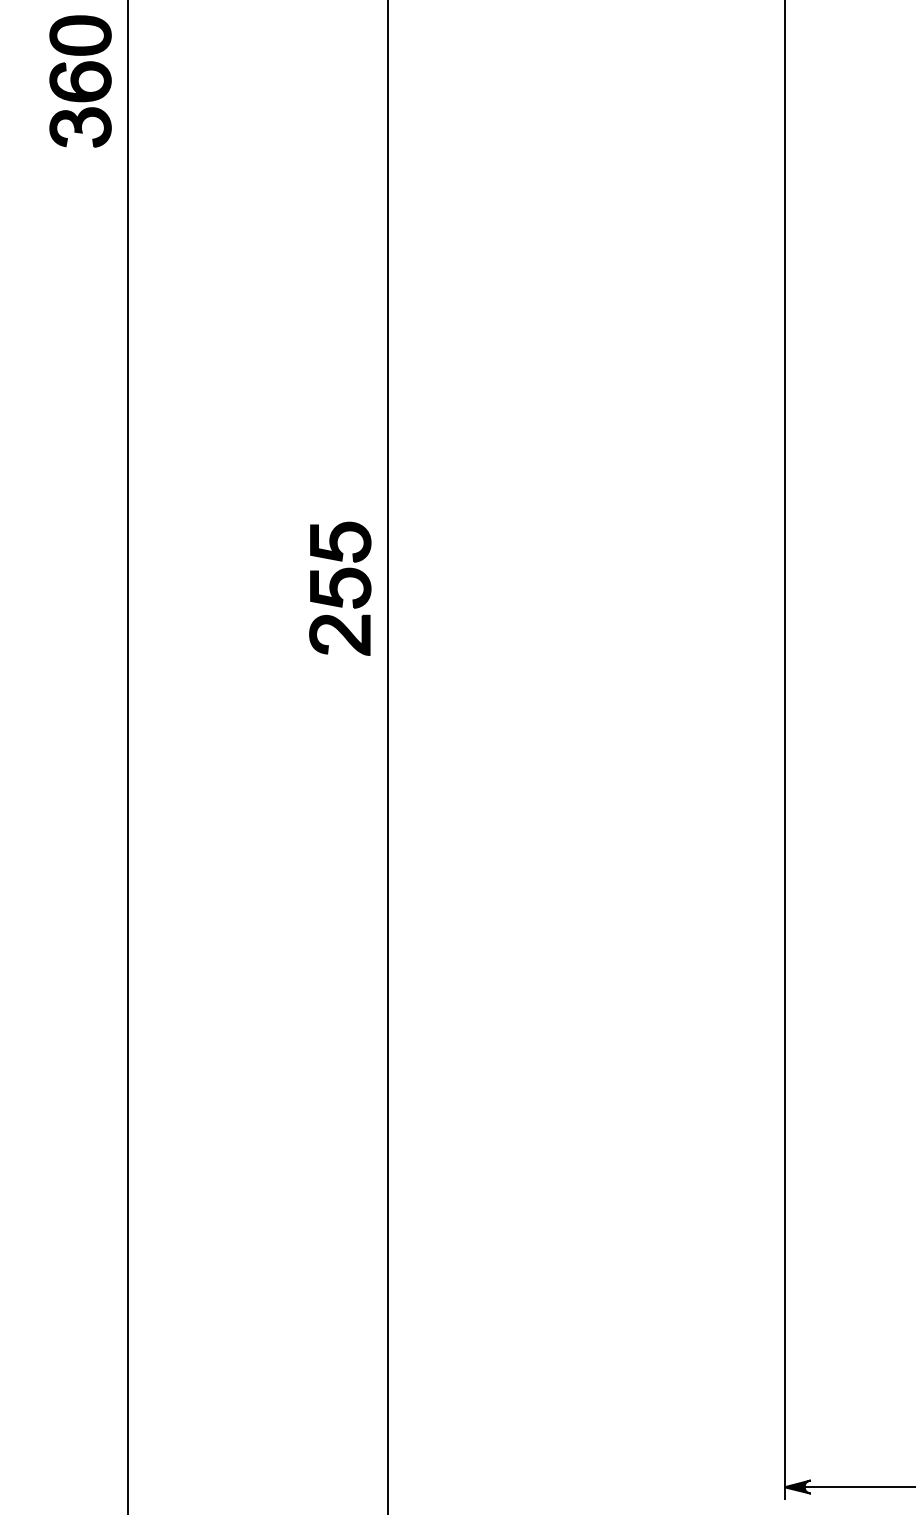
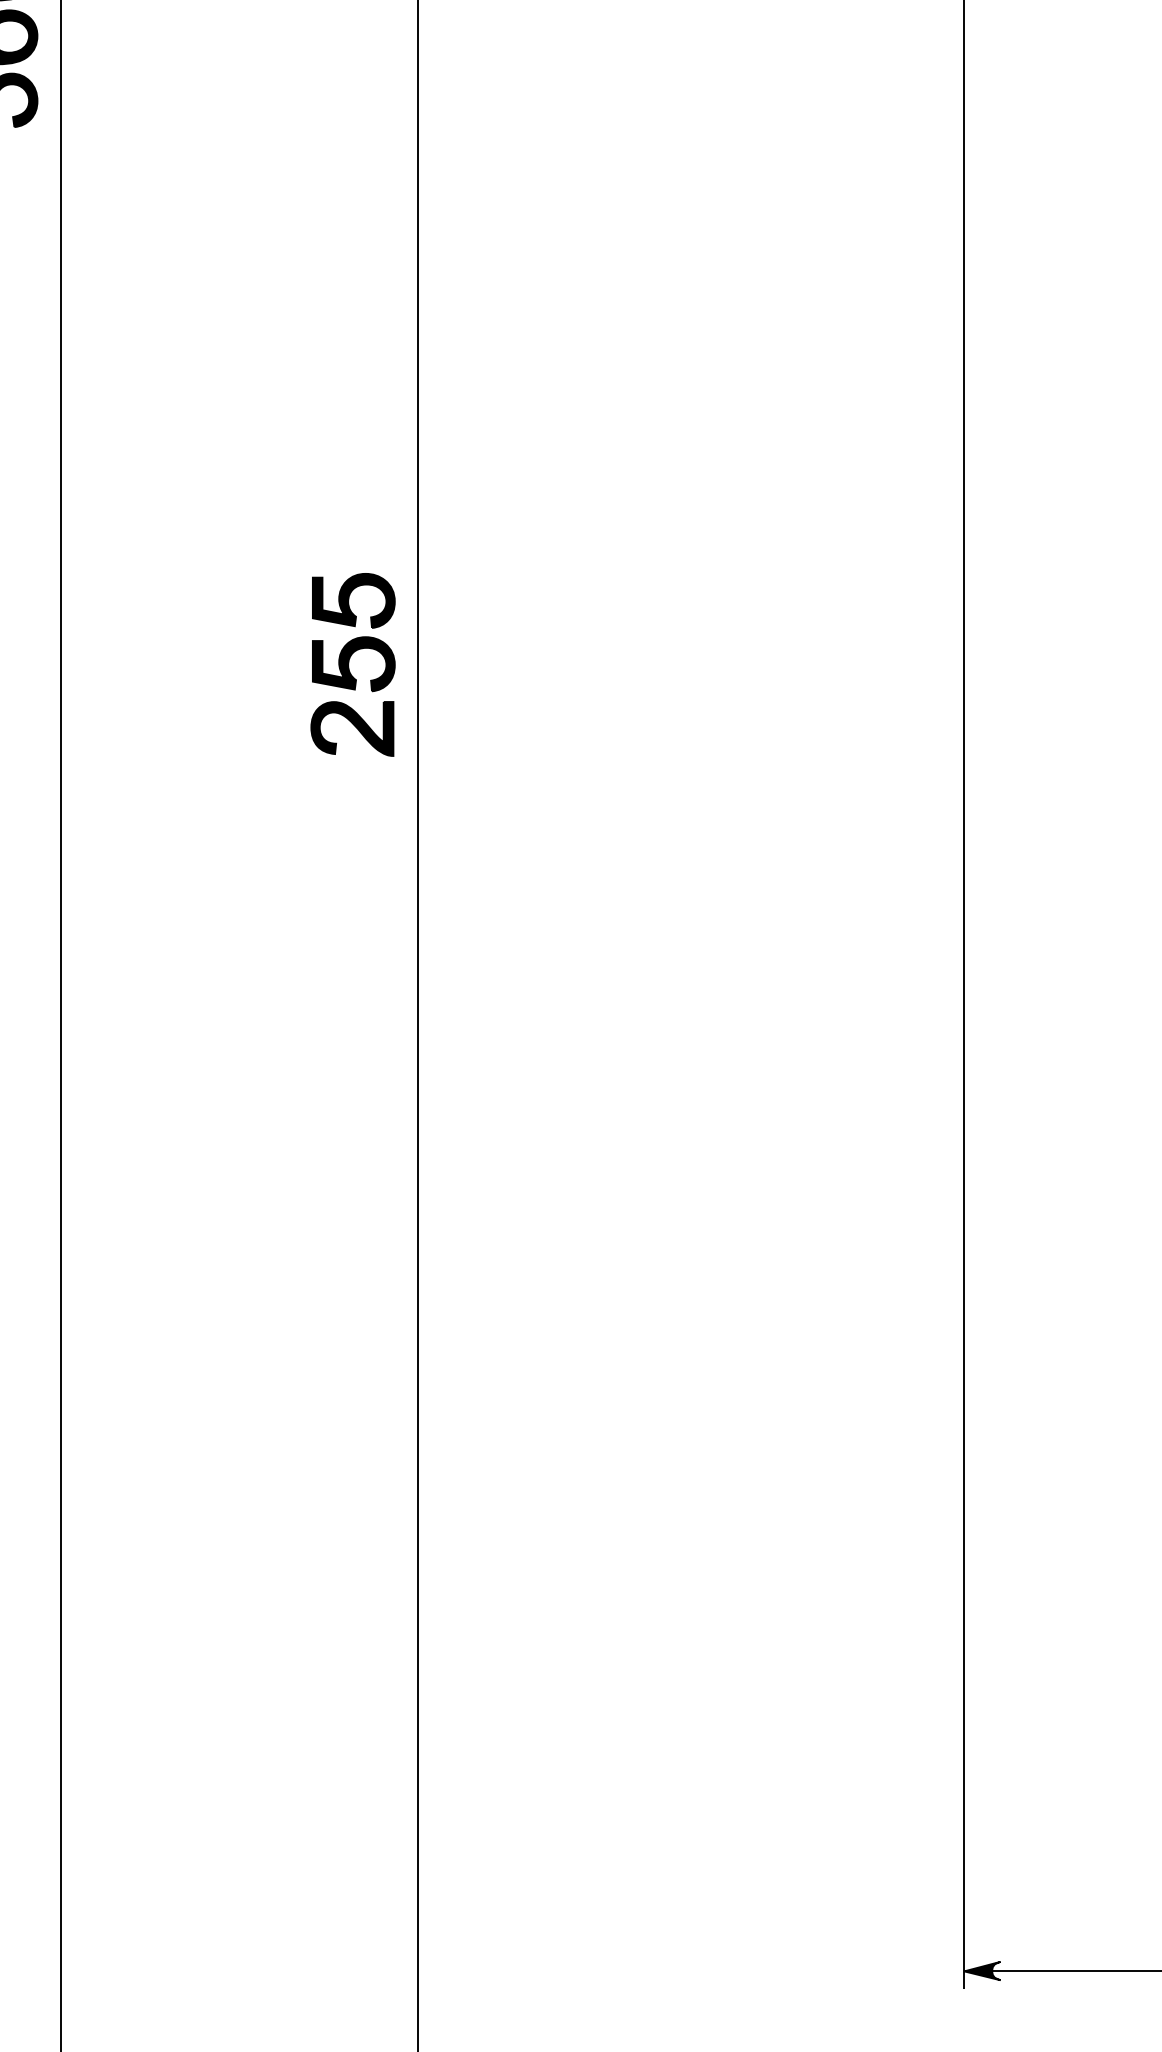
part: (340, 588) -> (353, 664), moved

